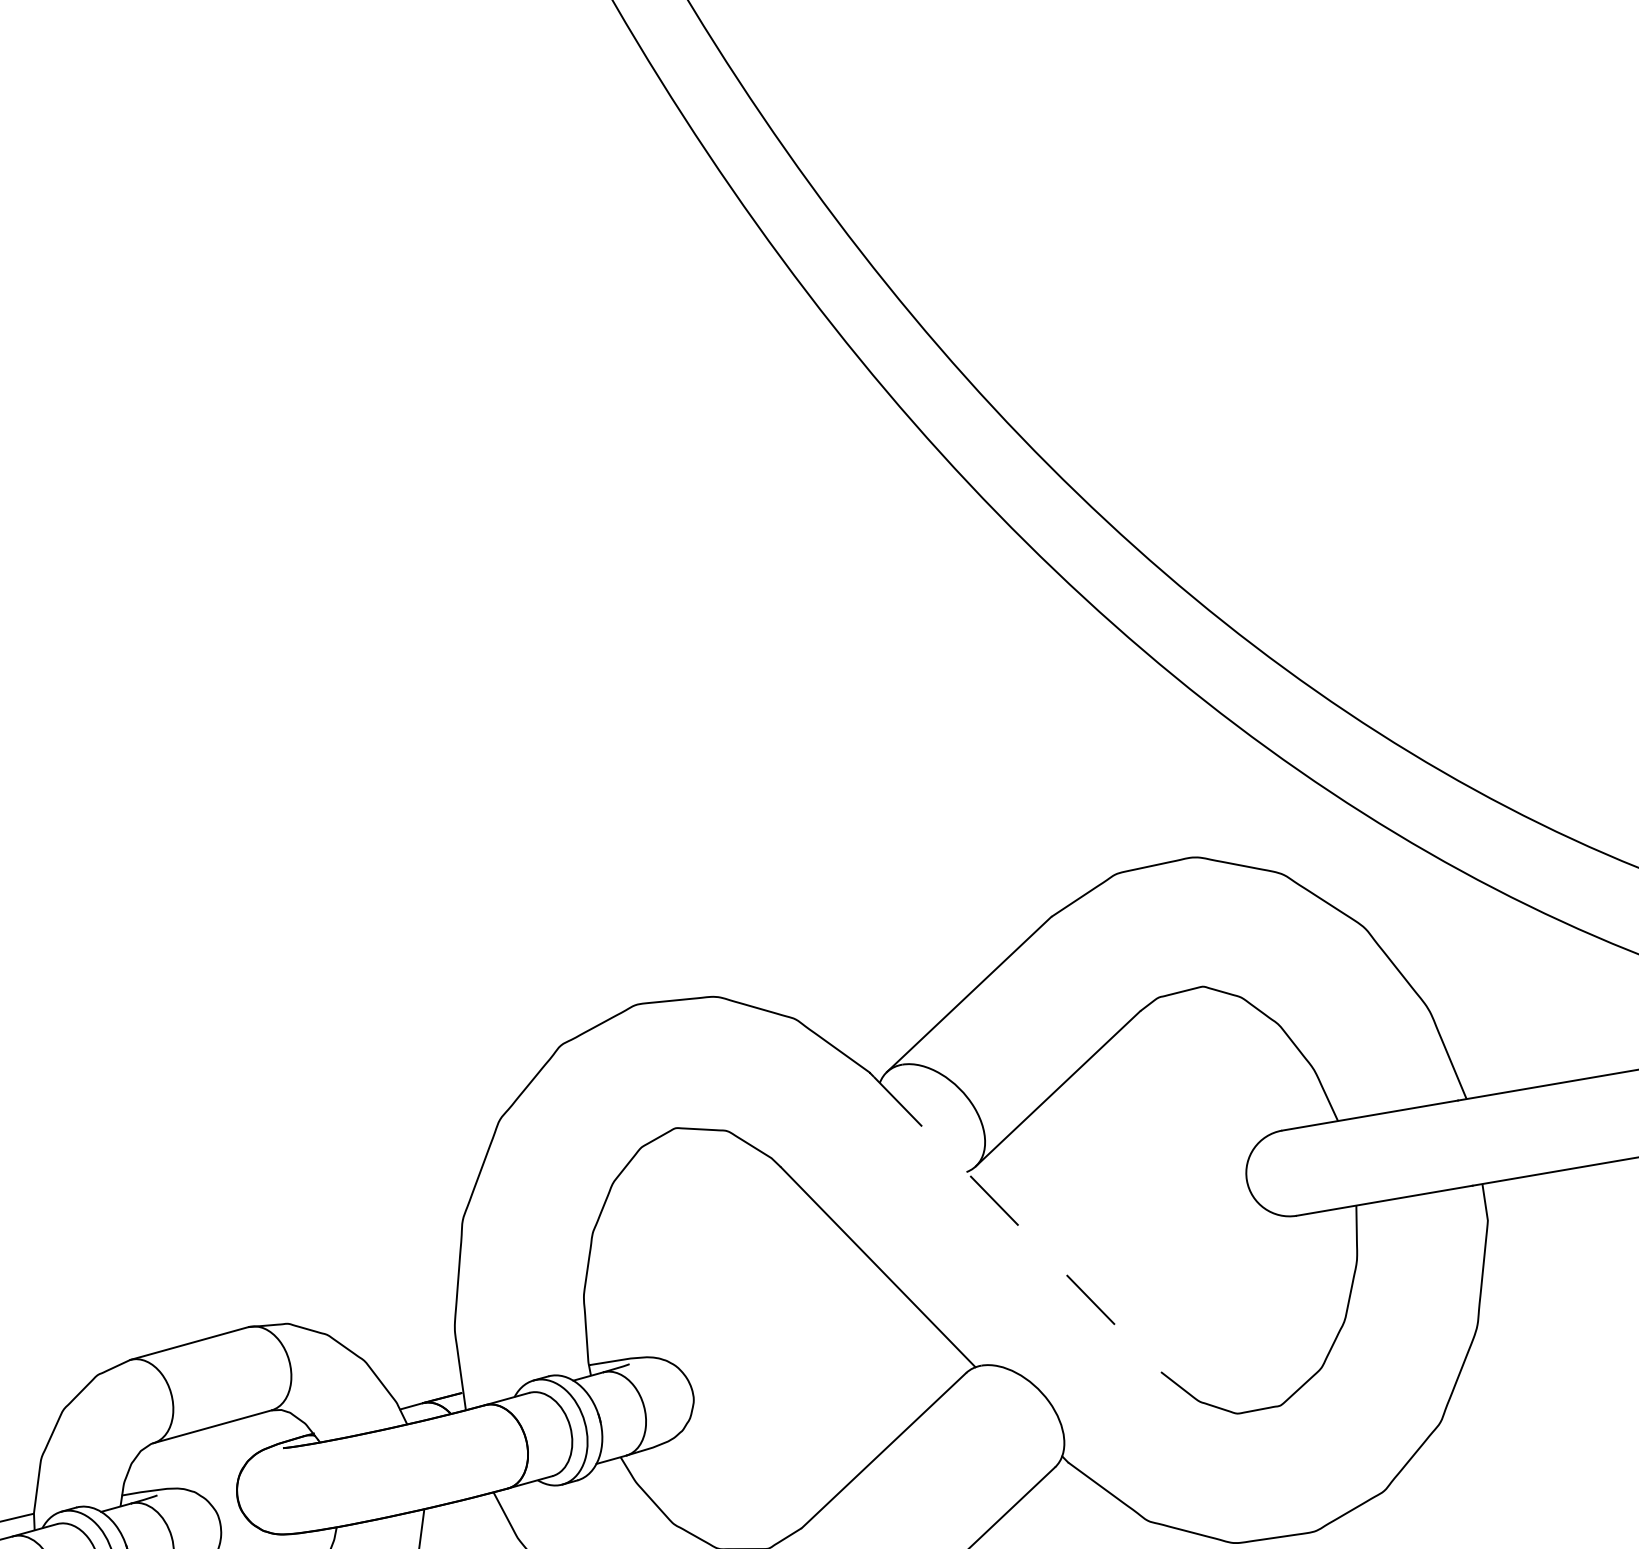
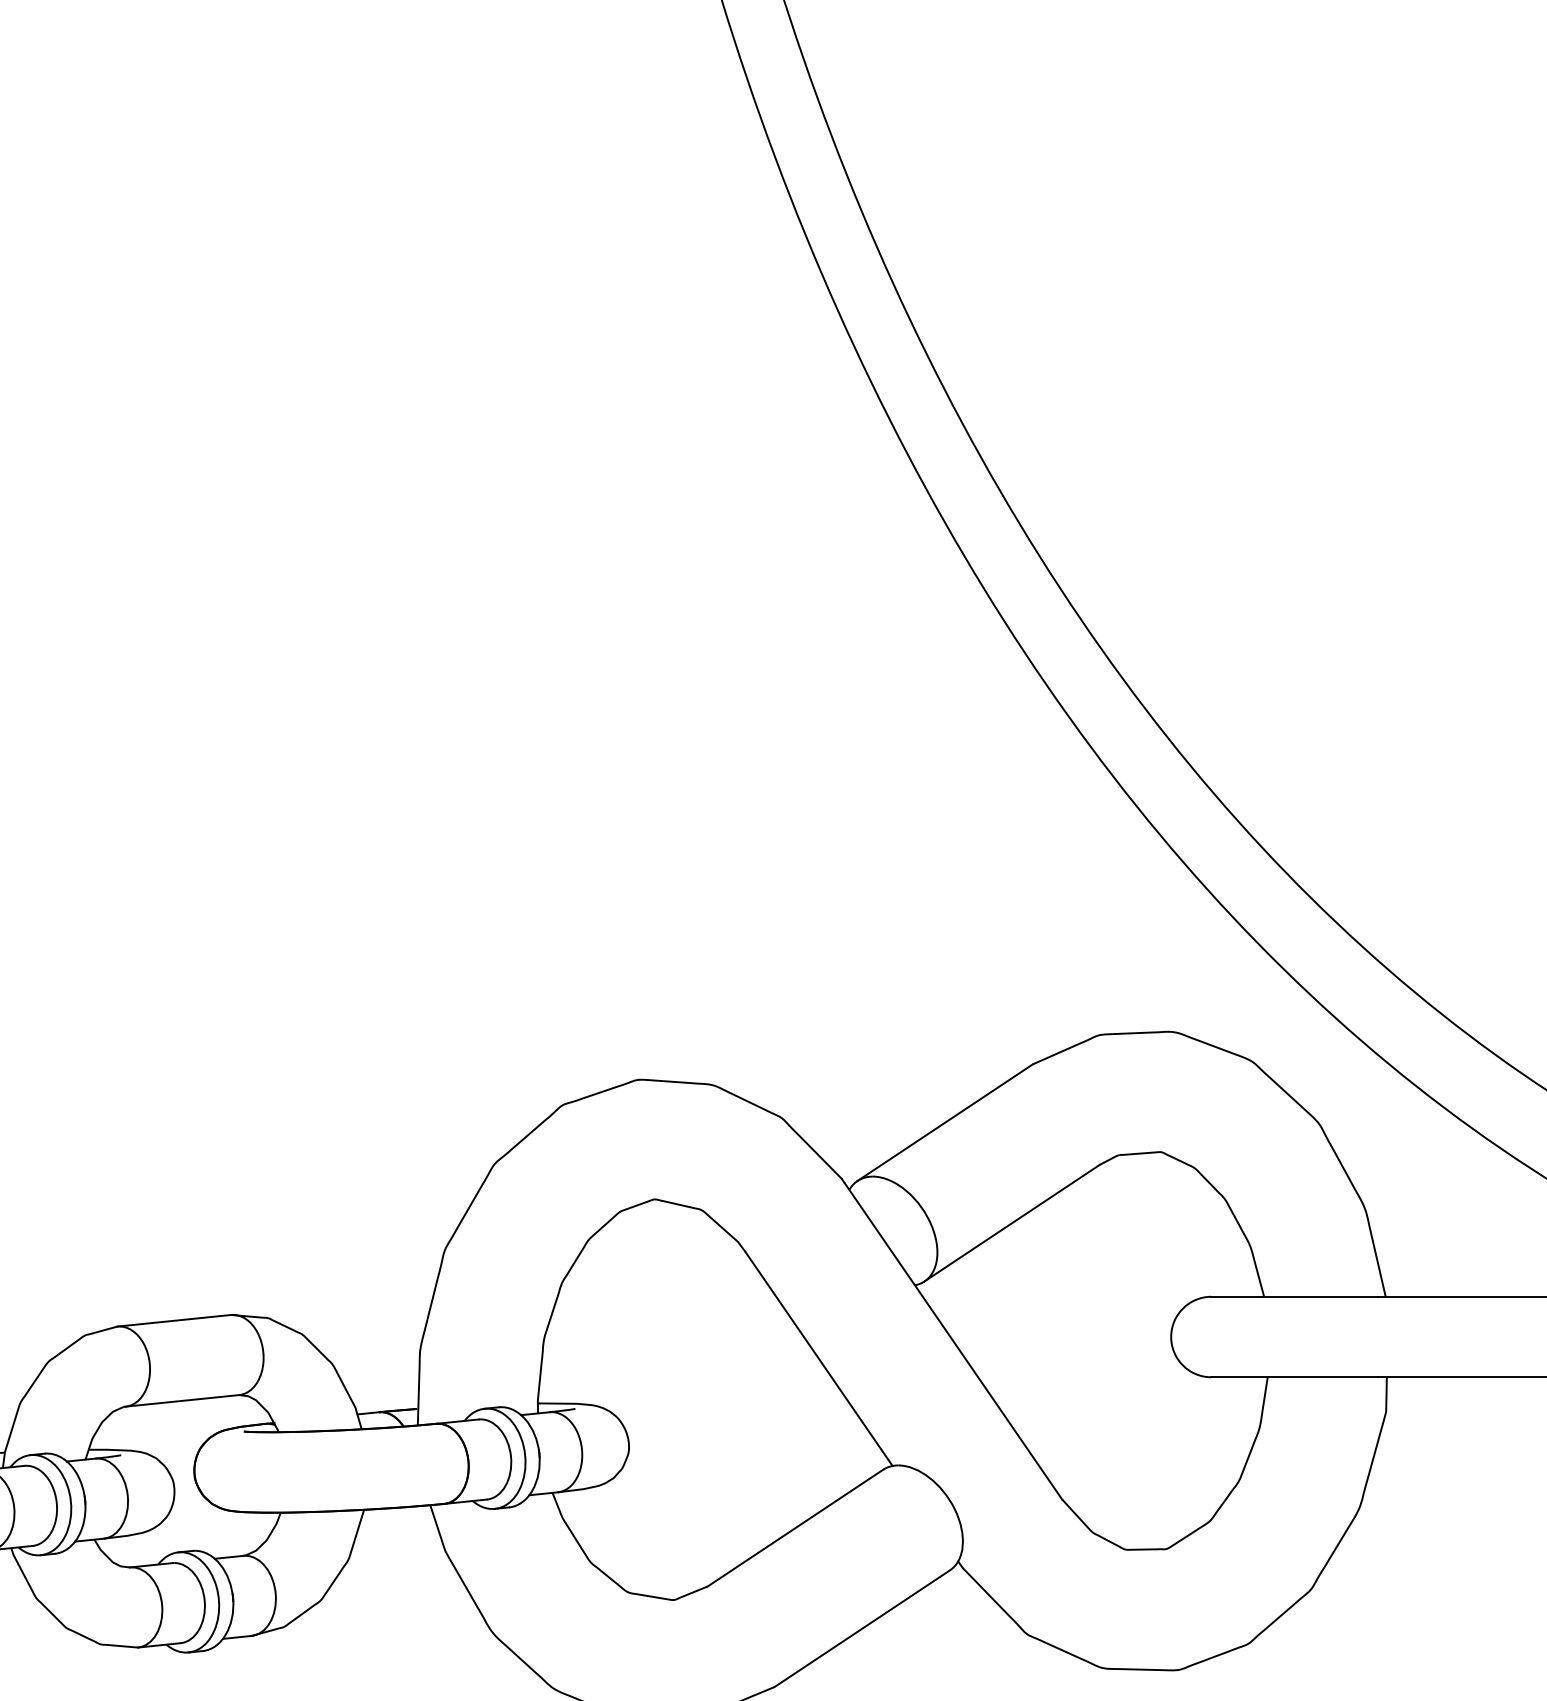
line: (1017, 1224) -> (953, 1341), dashed -> solid

